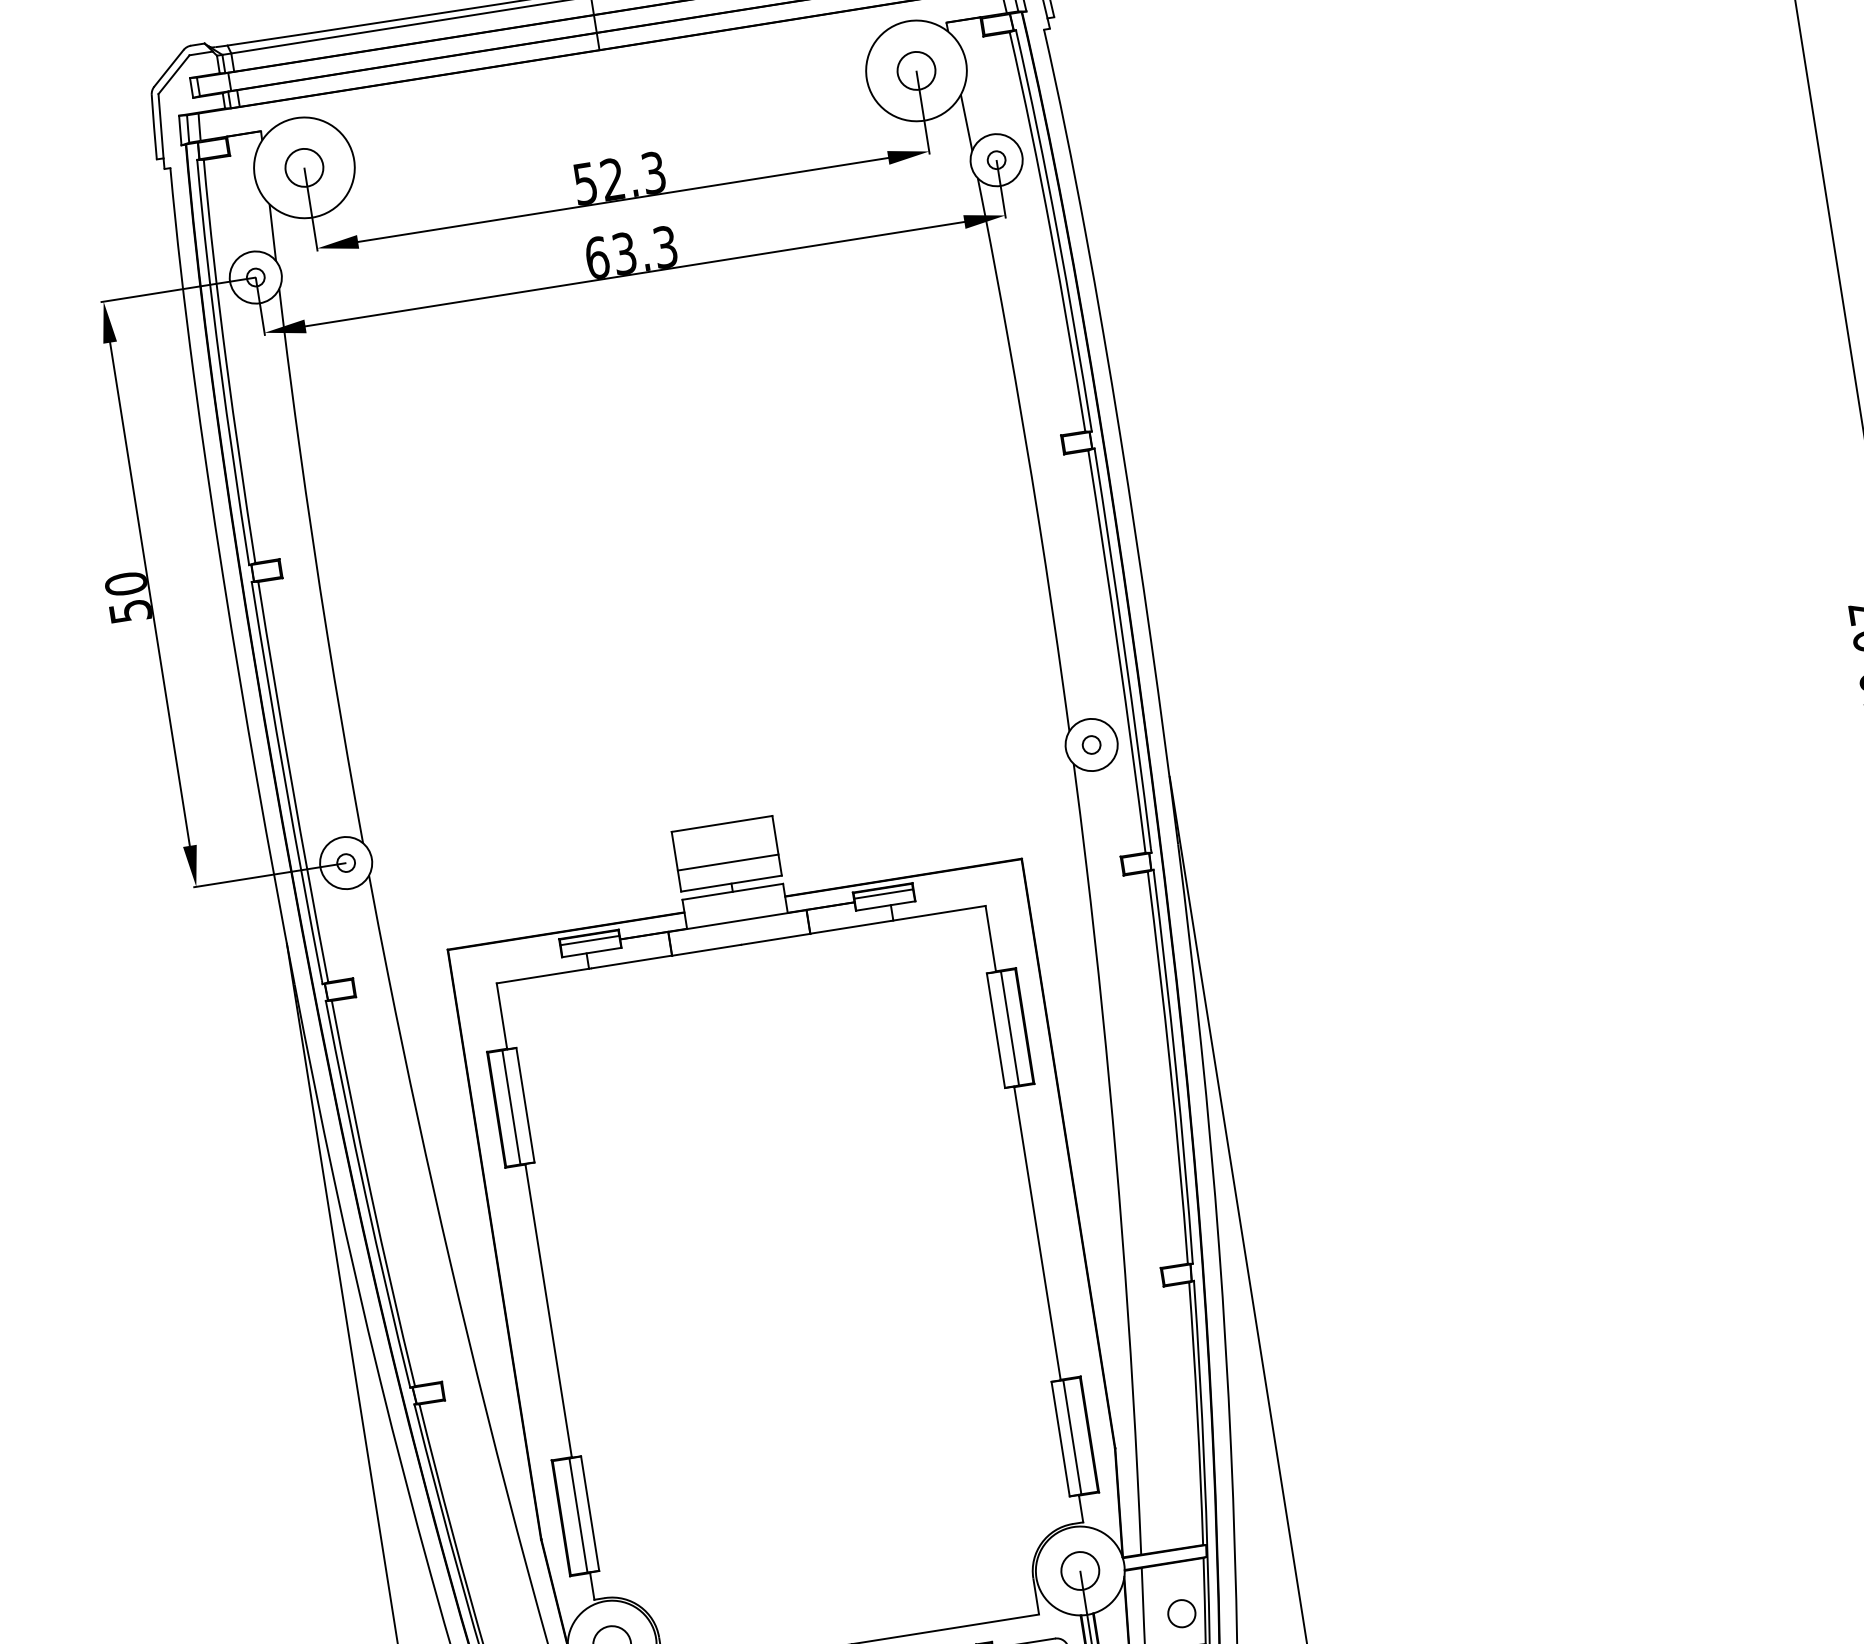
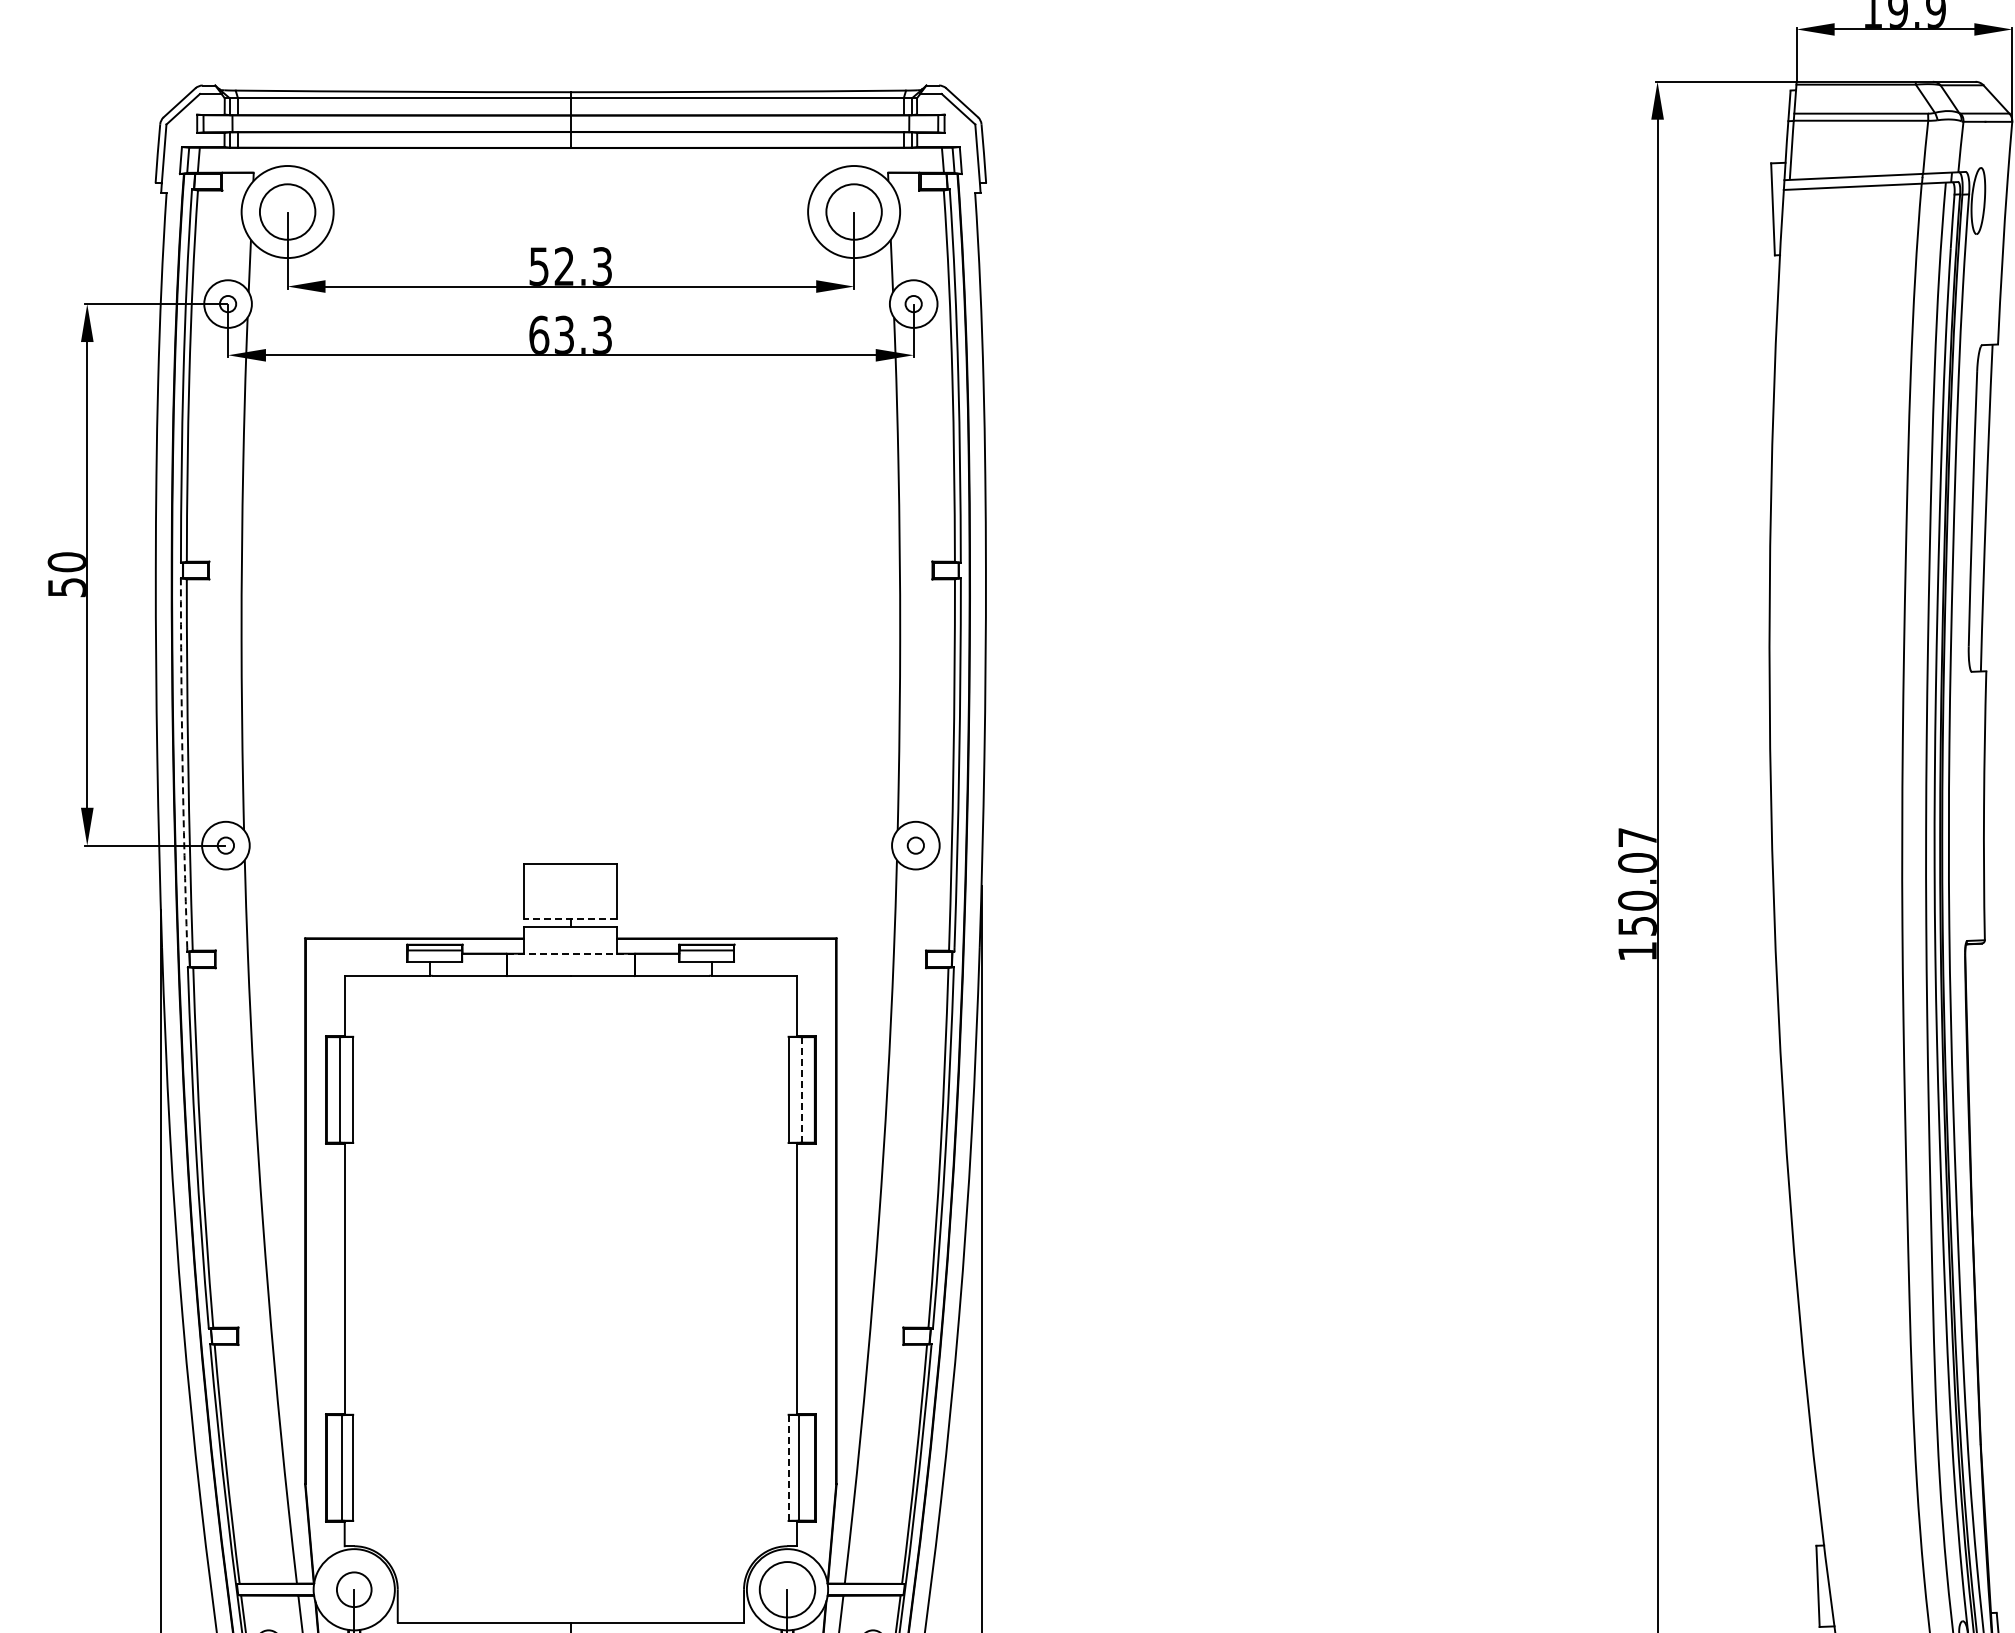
circle: (915, 70) -> (853, 211), size x1.6
circle: (304, 167) -> (287, 211), size x1.6
arc: (285, 781) -> (182, 763), solid -> dashed
line: (727, 862) -> (570, 899), removed
line: (731, 883) -> (570, 919), solid -> dashed
line: (736, 920) -> (570, 953), solid -> dashed
line: (1009, 1028) -> (801, 1089), solid -> dashed
line: (1060, 1438) -> (788, 1467), solid -> dashed
circle: (1080, 1570) -> (787, 1589), size x1.6

